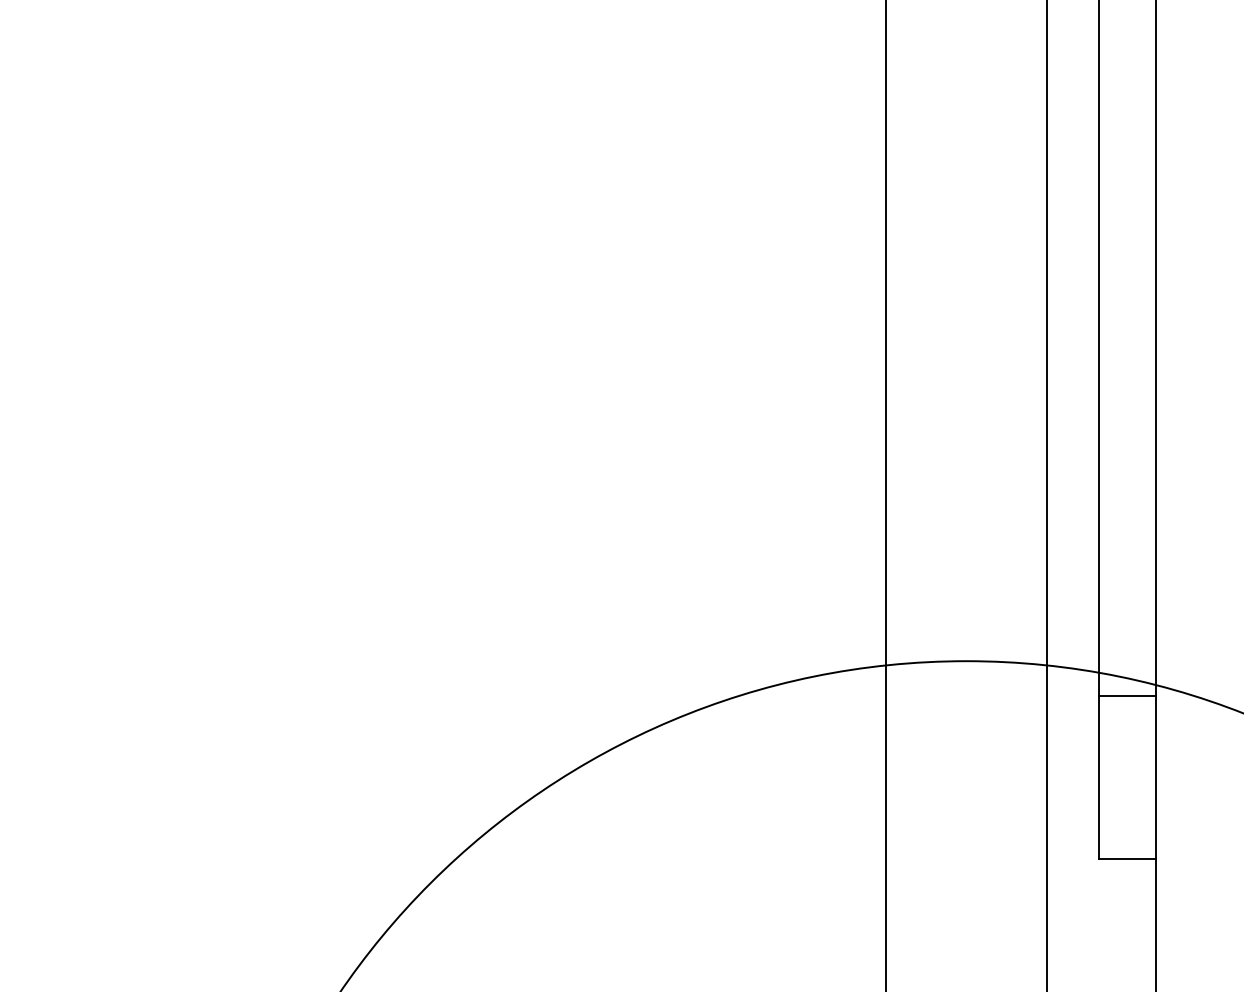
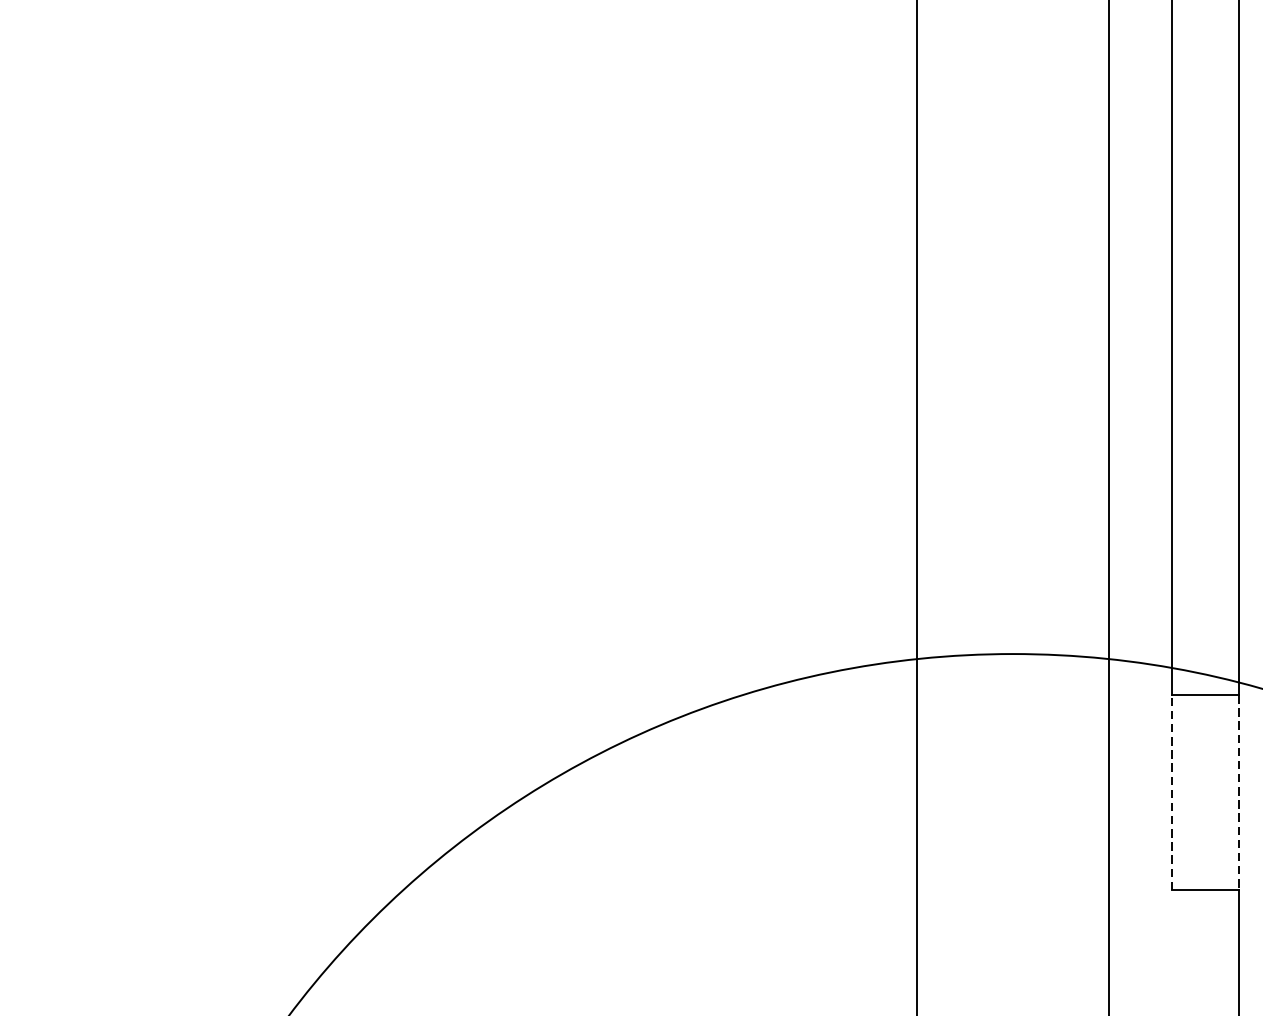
line: (1099, 777) -> (1171, 792), solid -> dashed
line: (1156, 777) -> (1239, 792), solid -> dashed

